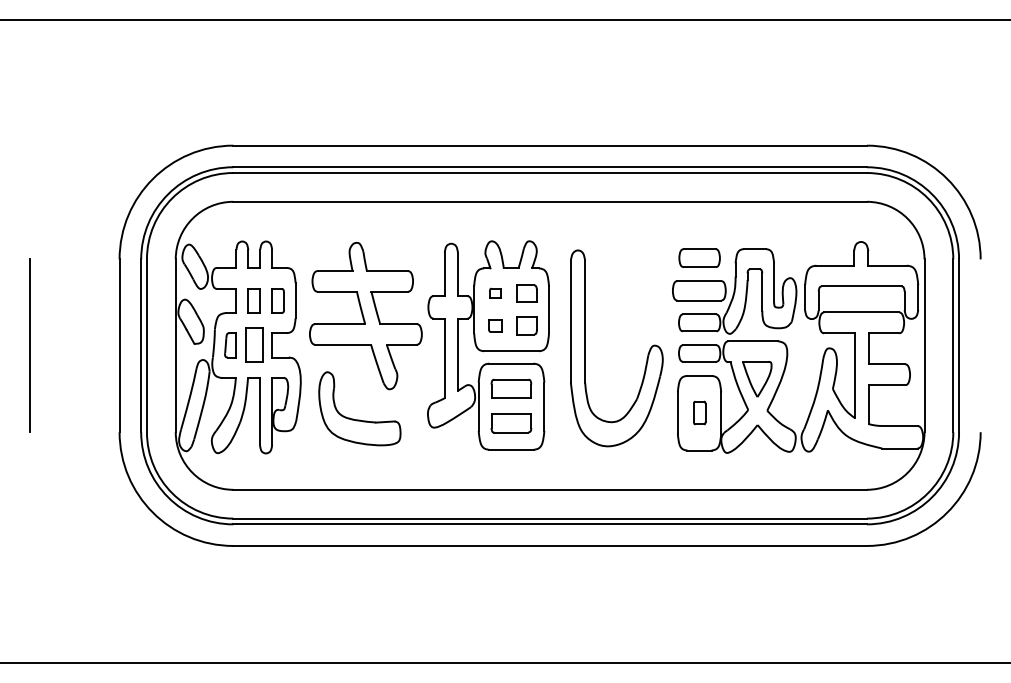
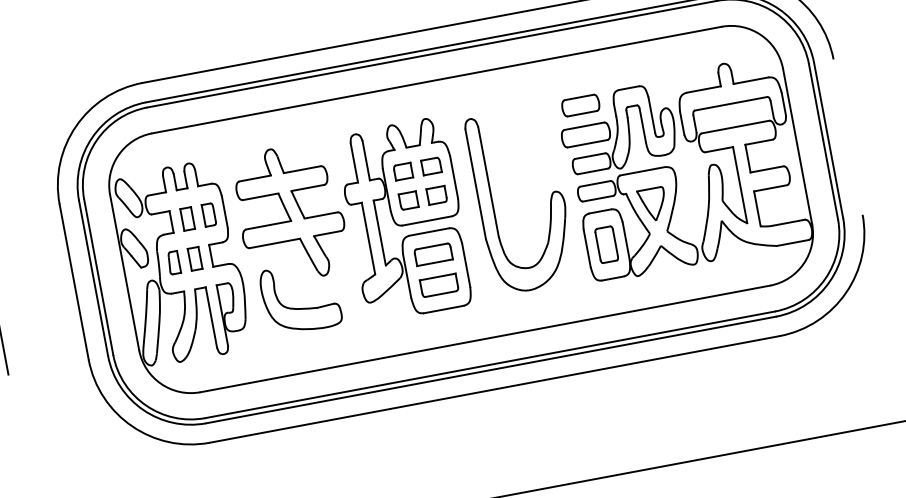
part: (495, 293) -> (403, 171), size x1.67
part: (495, 325) -> (408, 200), size x1.43
part: (253, 345) -> (194, 259), size x0.71
part: (699, 412) -> (606, 244), size x1.67

